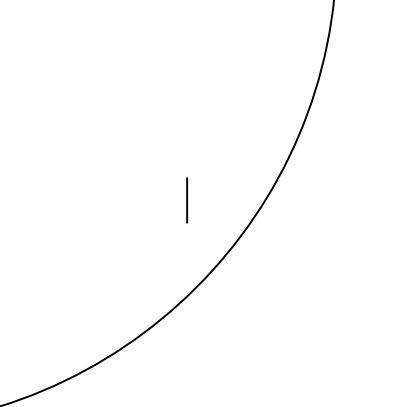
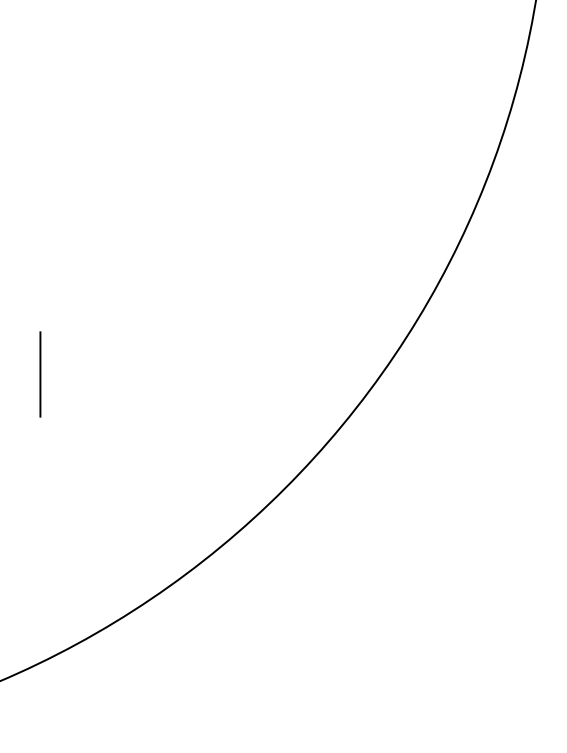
line: (186, 200) -> (39, 374), moved

